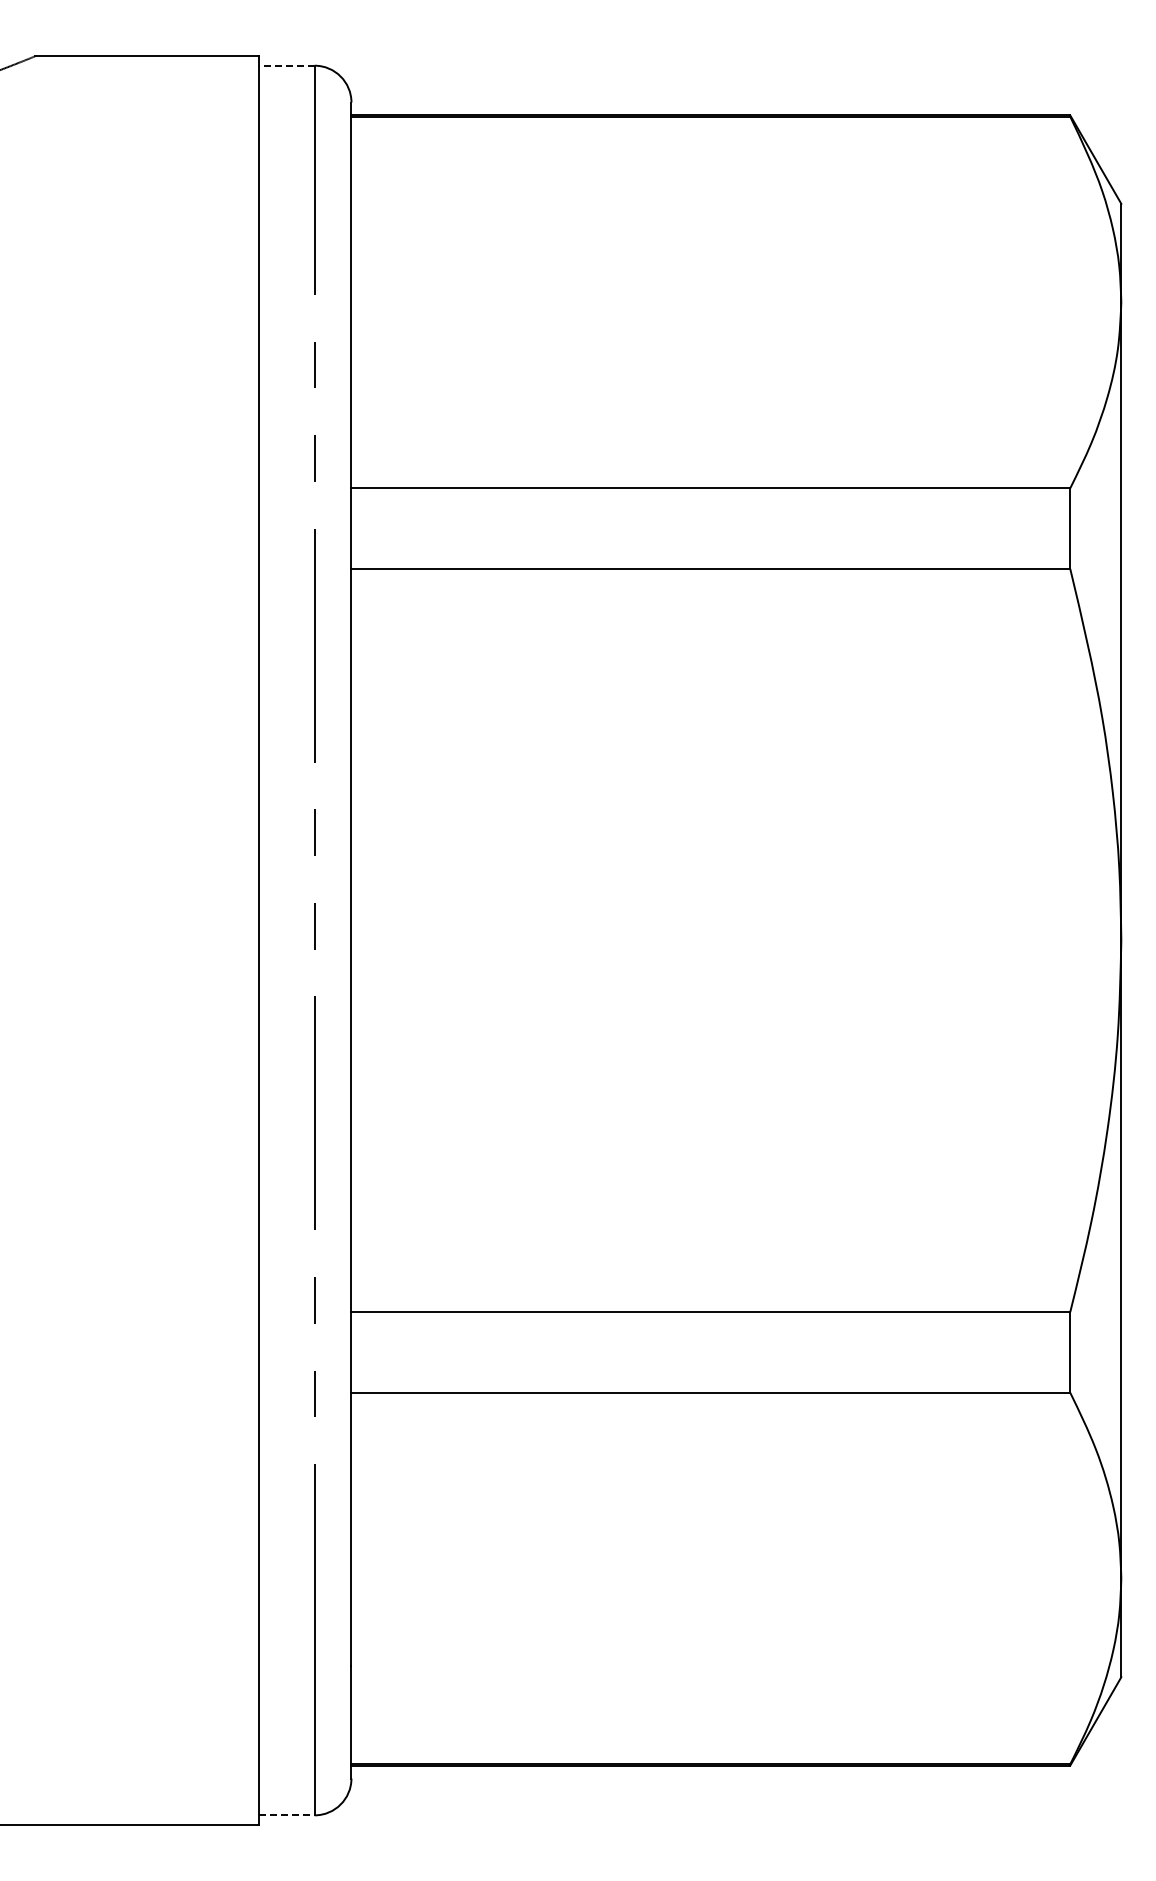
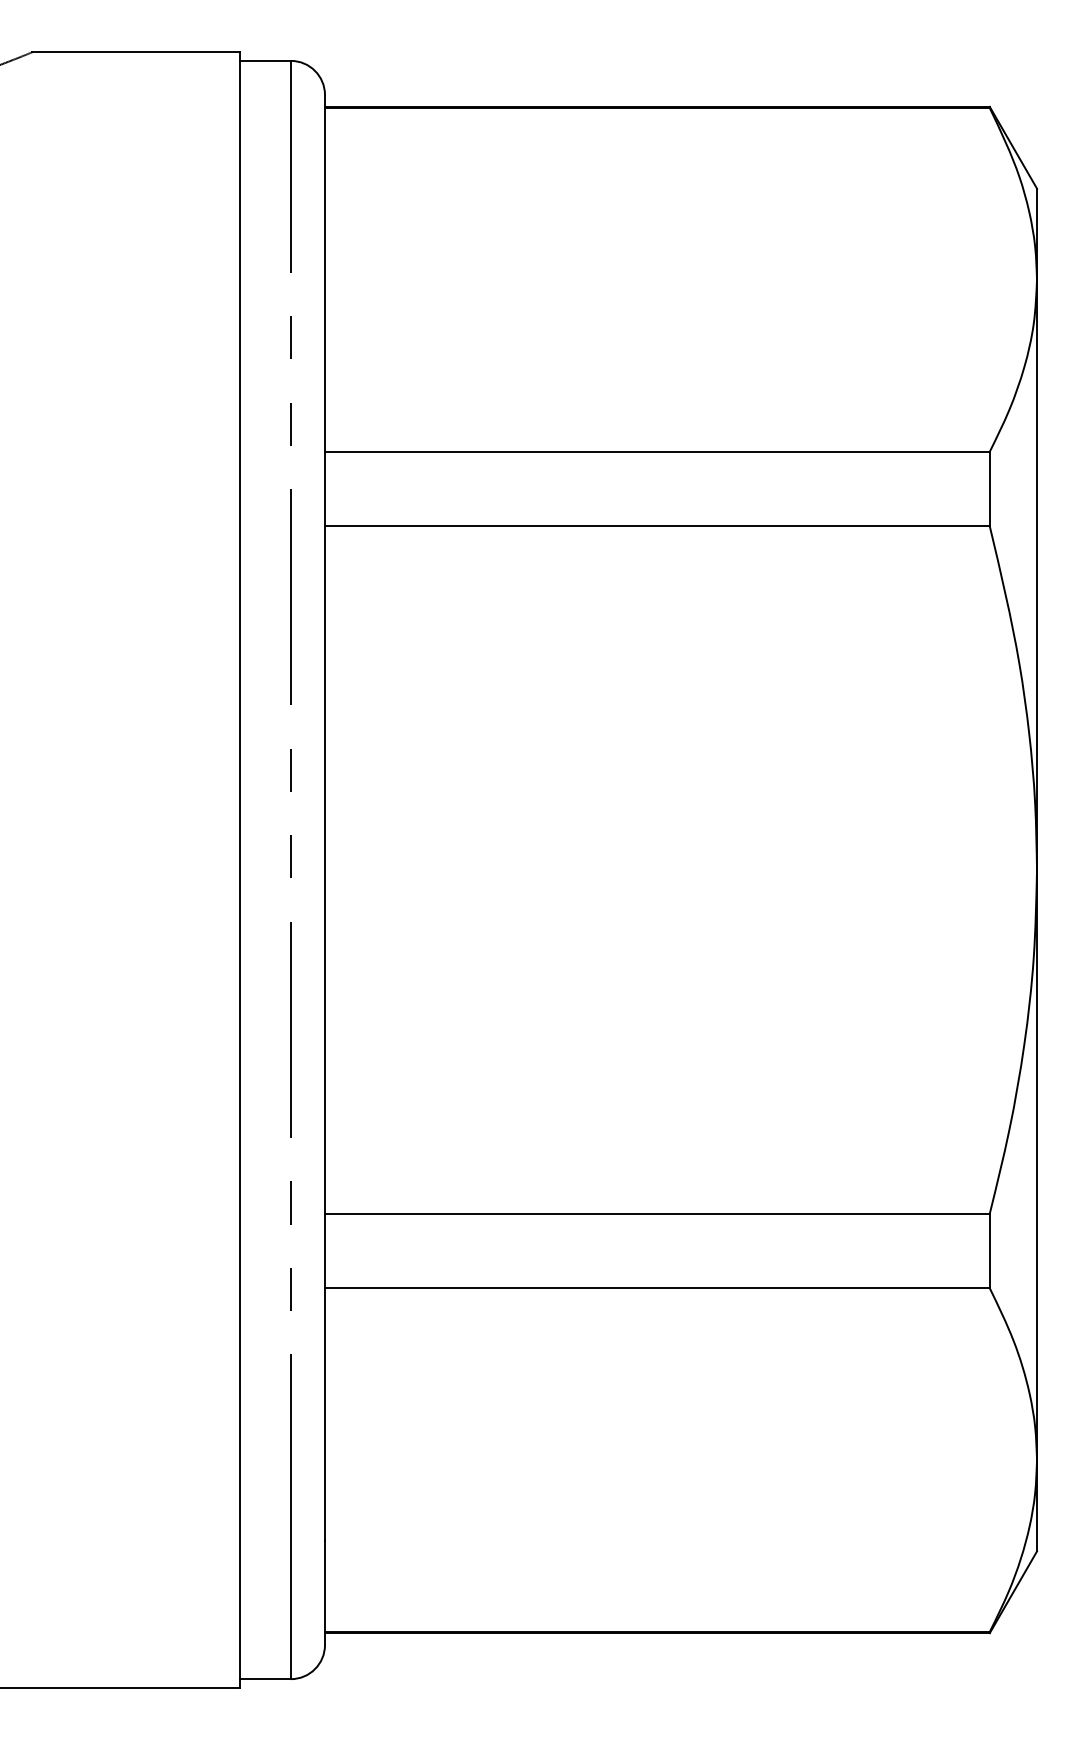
line: (287, 65) -> (265, 60), dashed -> solid
line: (287, 1815) -> (265, 1679), dashed -> solid

